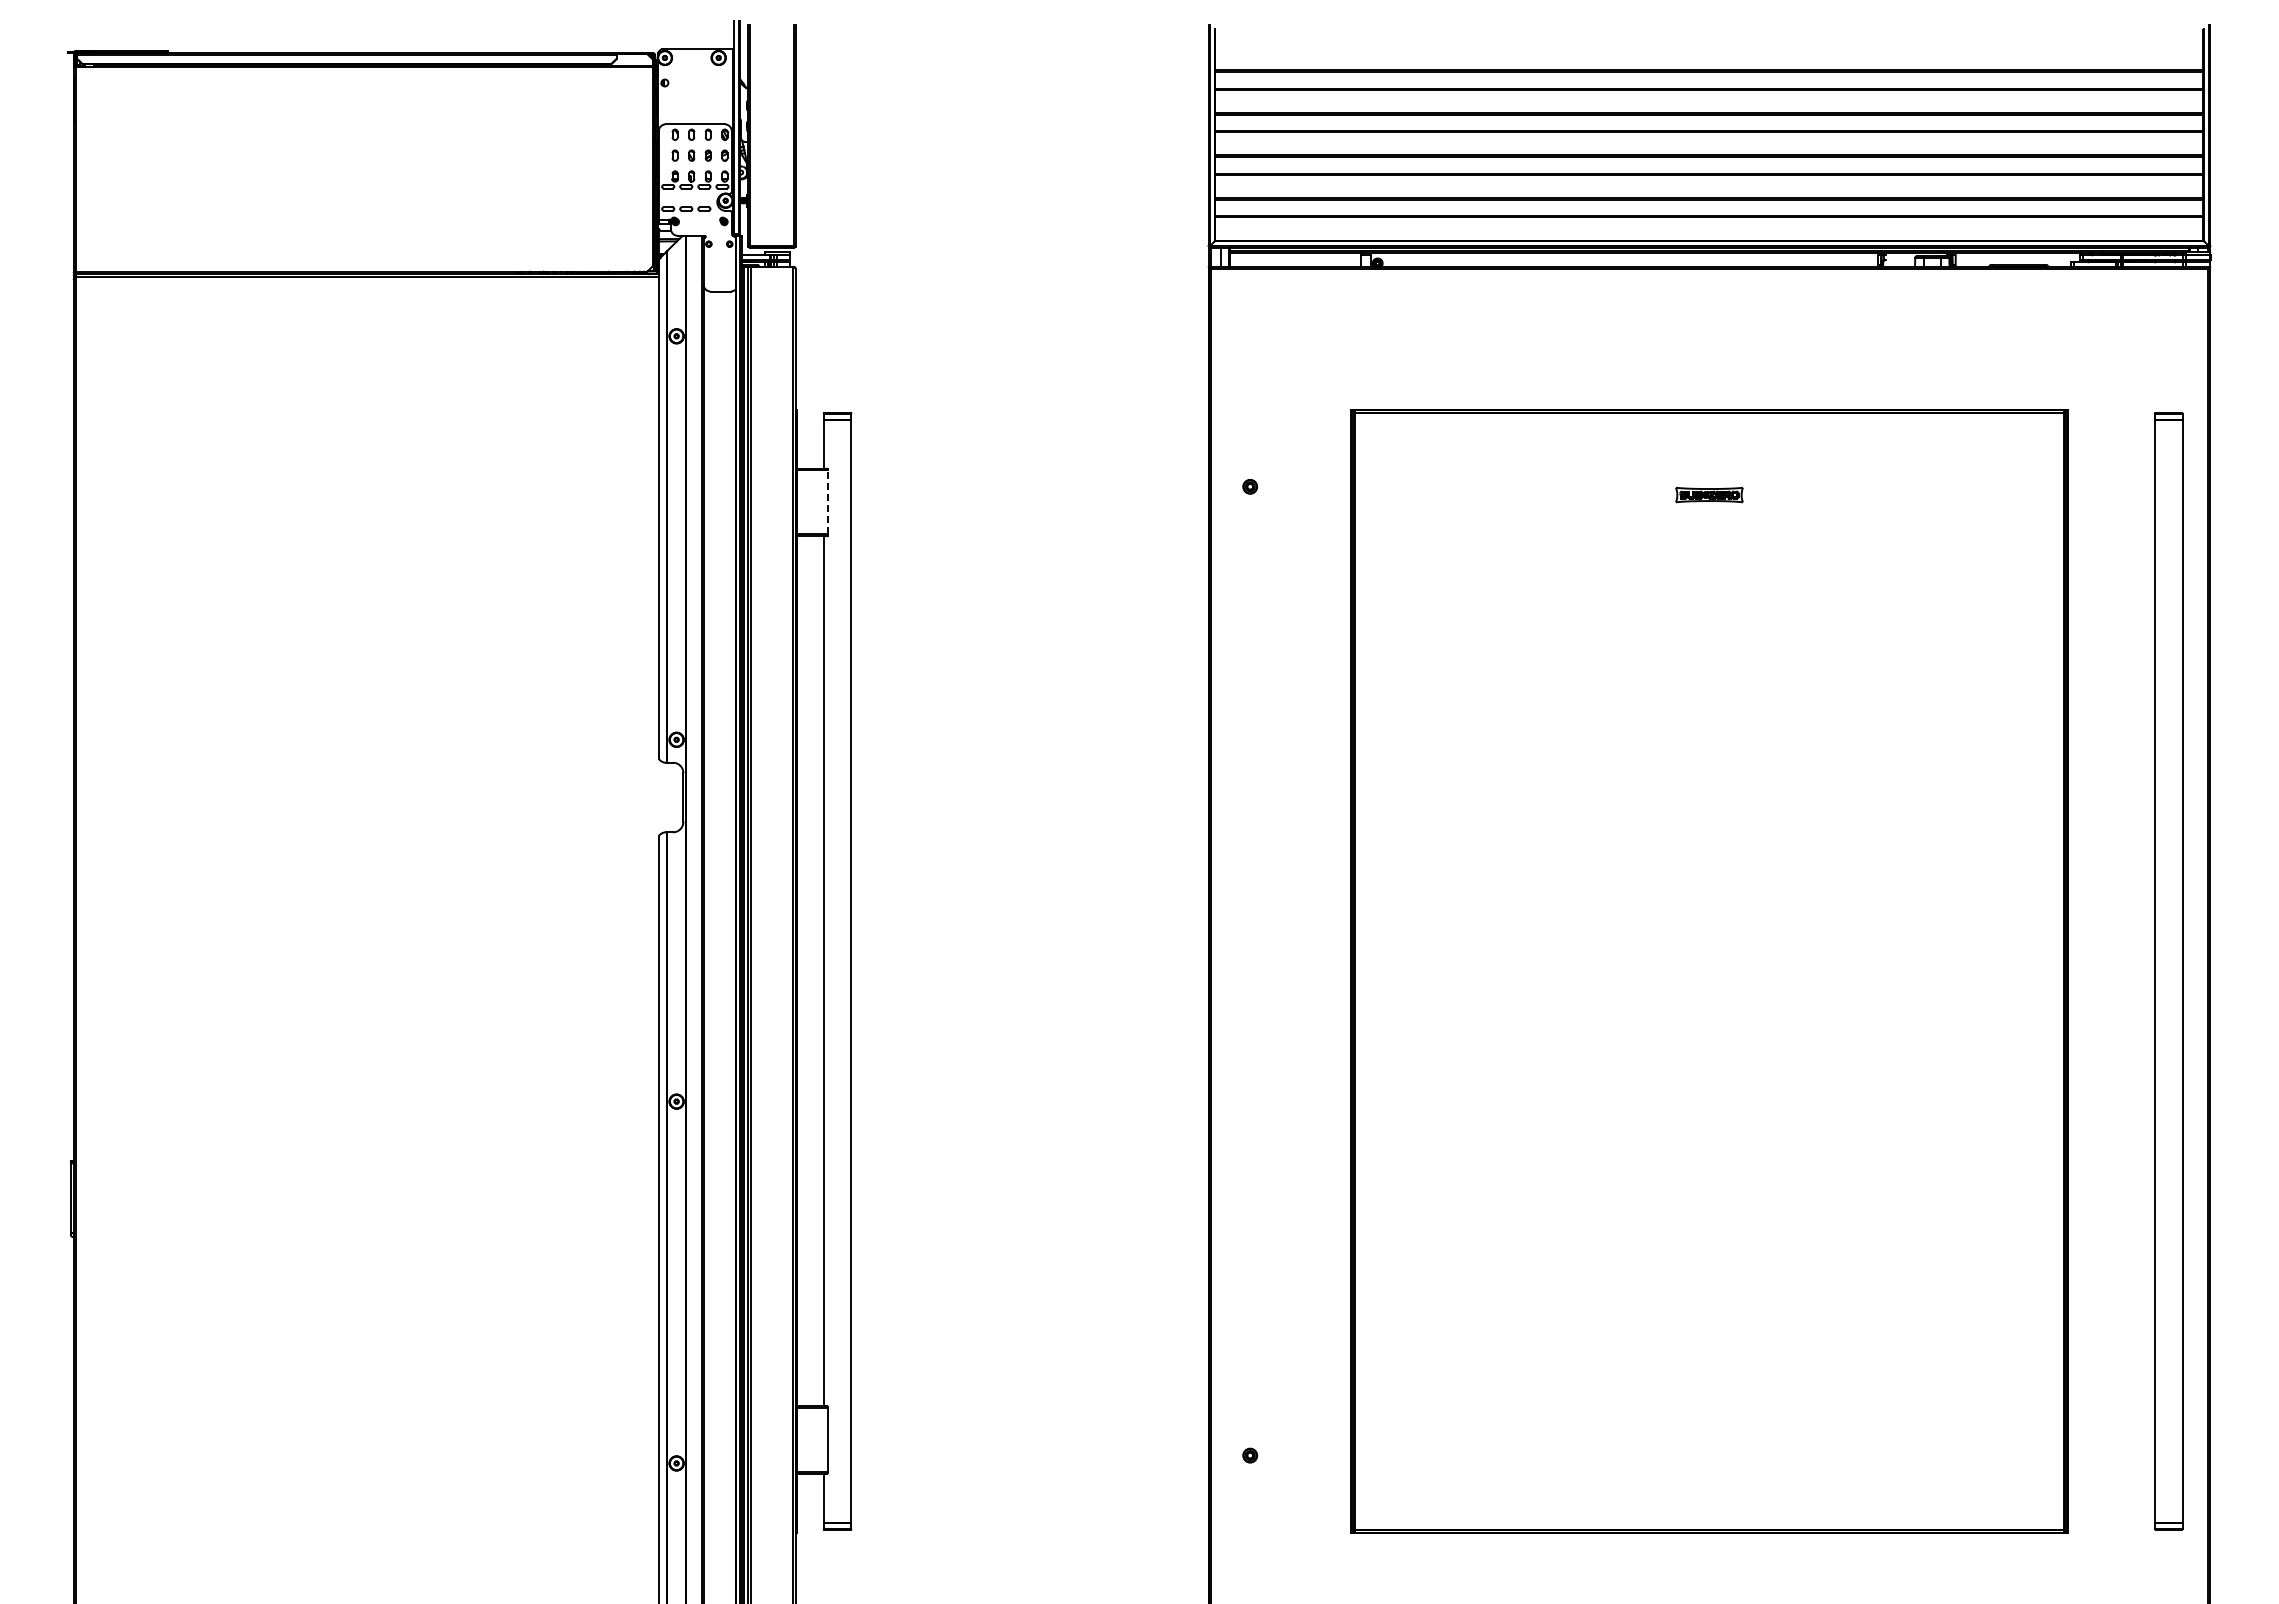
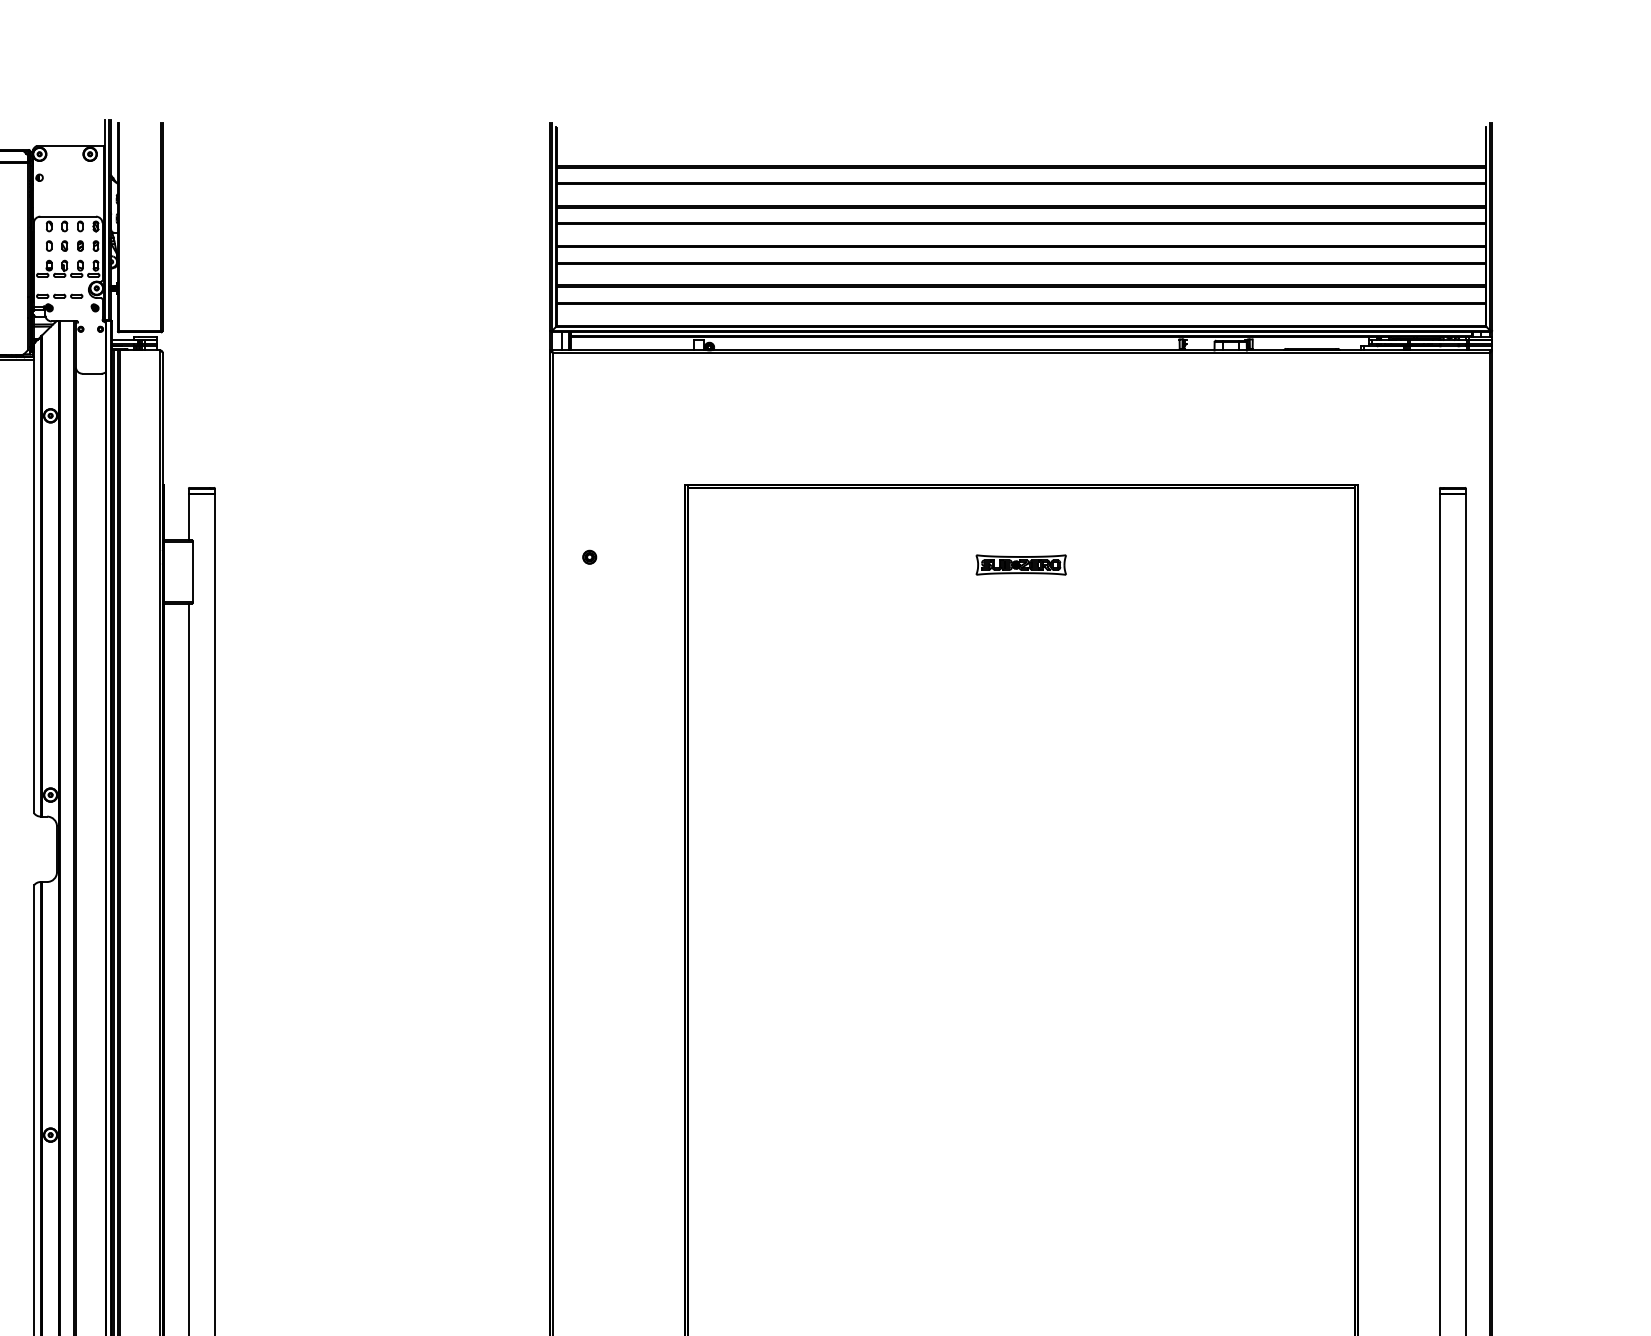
part: (1709, 494) -> (1021, 564), size x1.43
line: (827, 501) -> (192, 571), dashed -> solid

